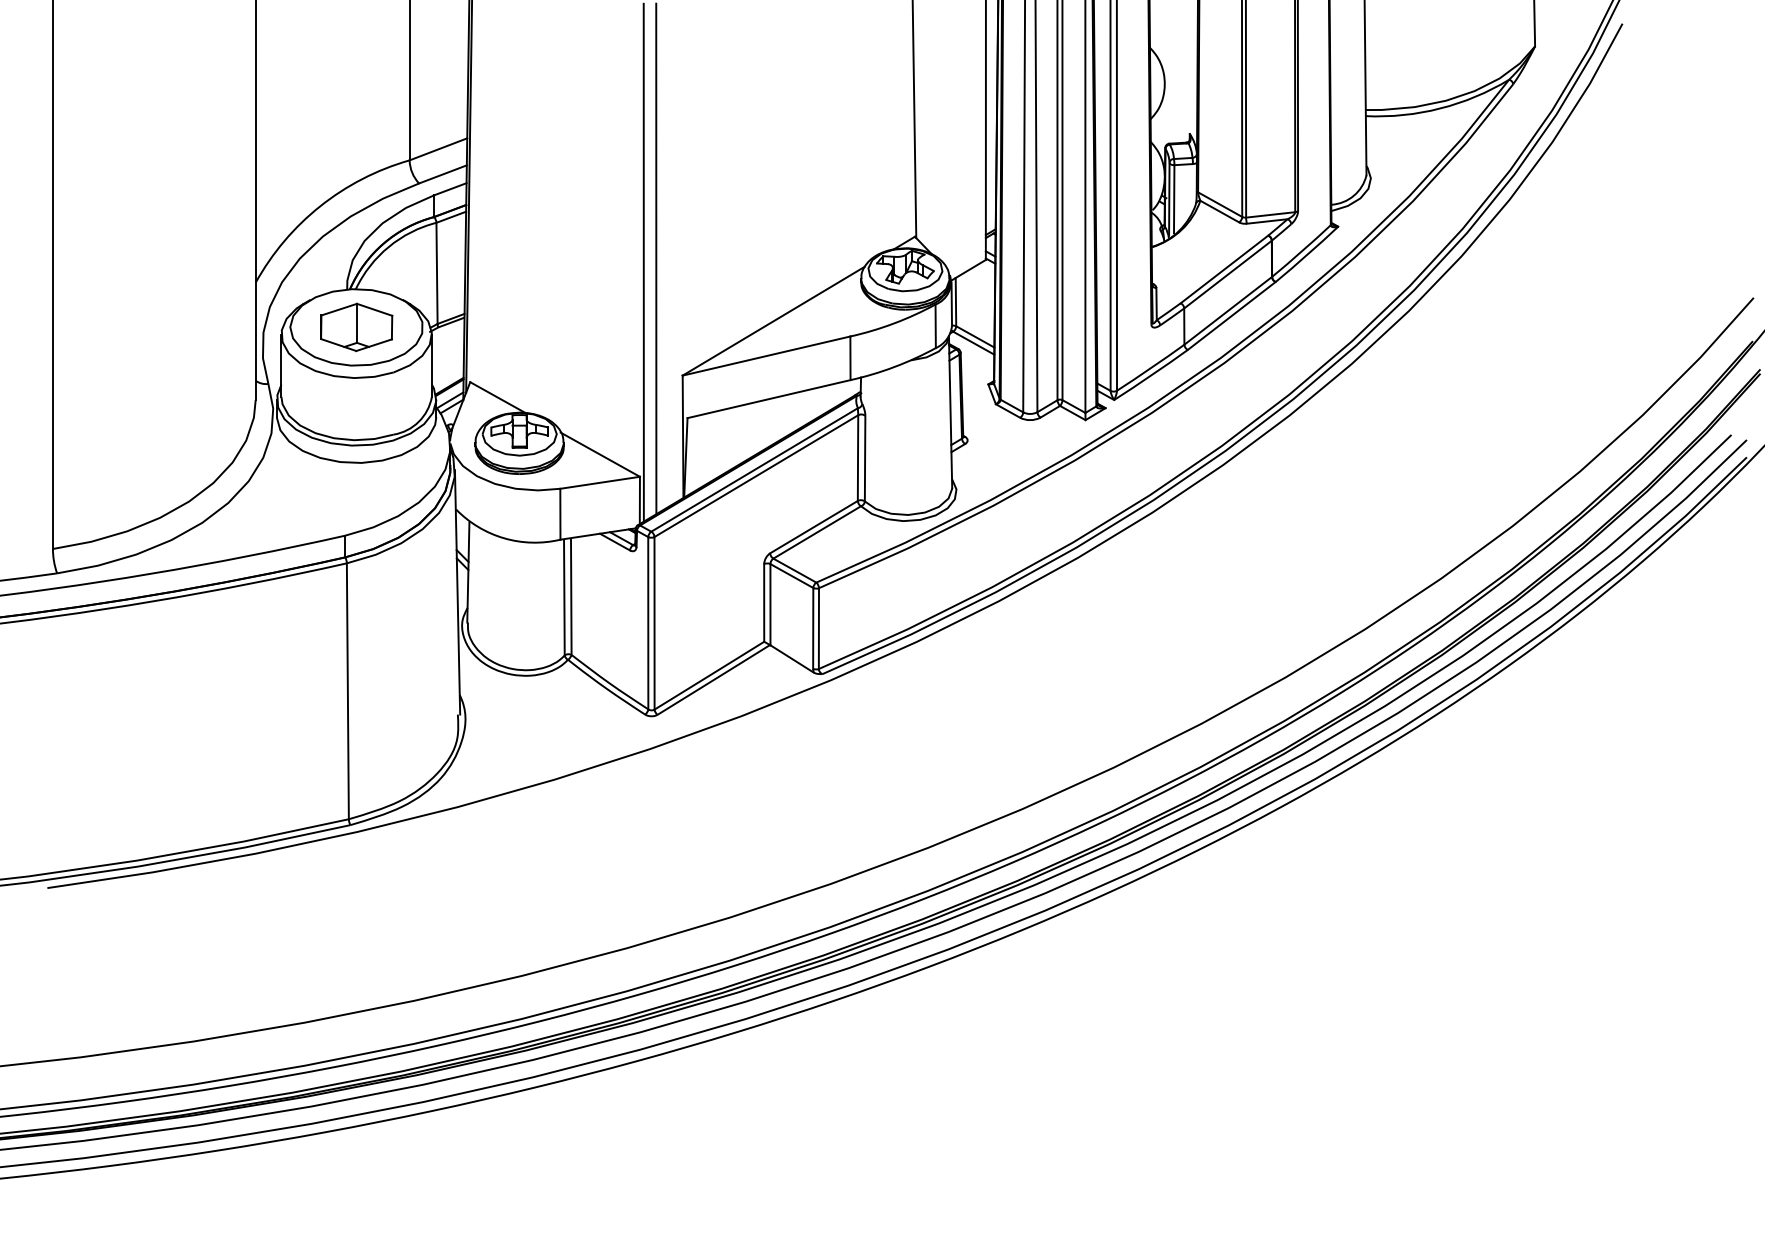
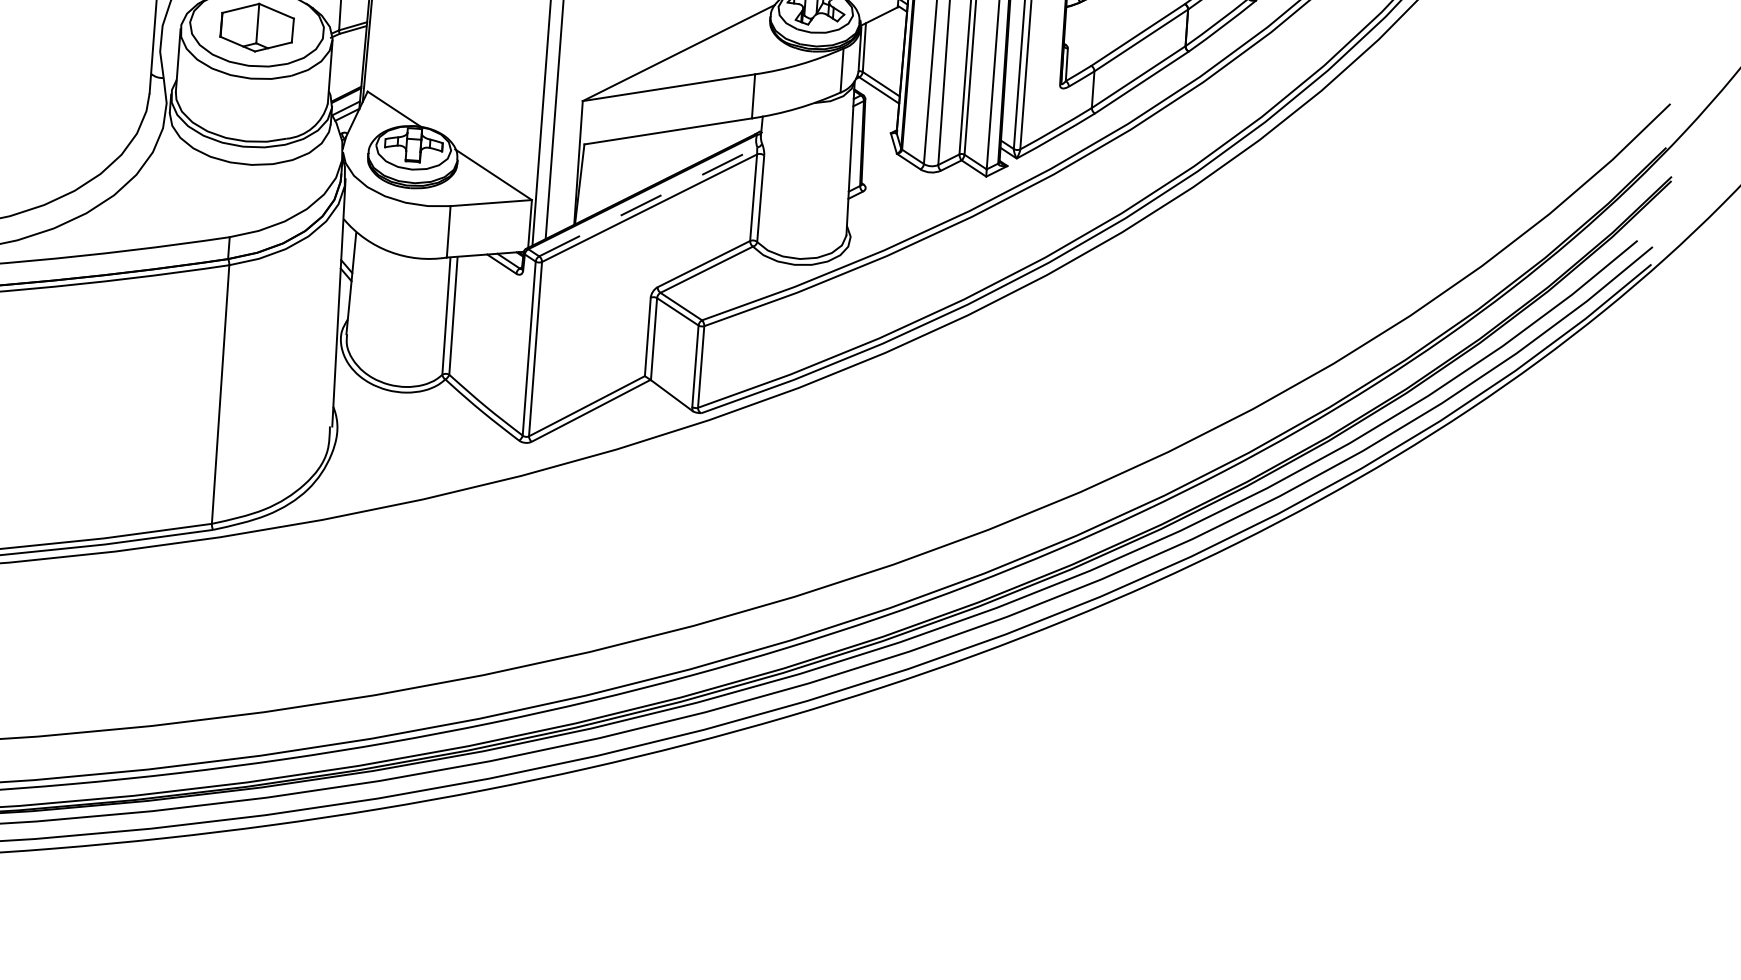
line: (755, 469) -> (649, 201), solid -> dashed

